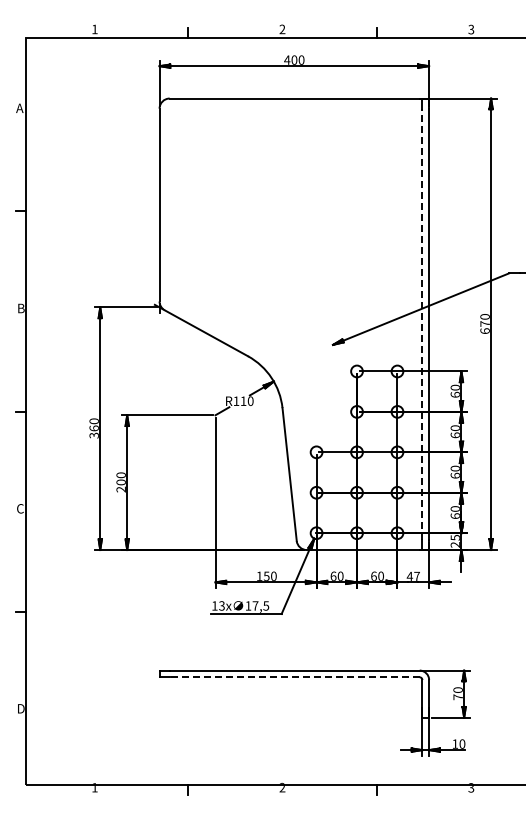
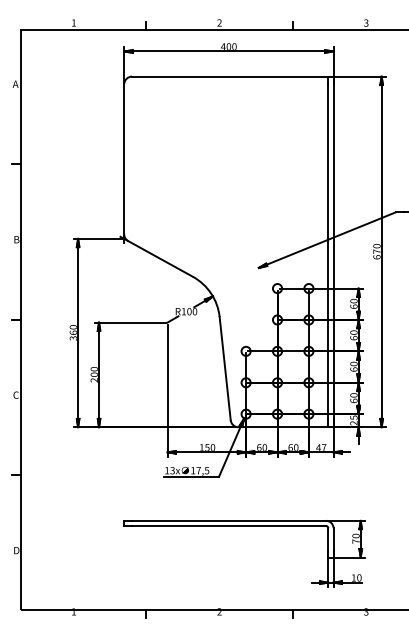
line: (422, 324) -> (328, 252), dashed -> solid
text: (243, 401) -> (189, 311), R110 -> R100
line: (294, 677) -> (228, 526), dashed -> solid

